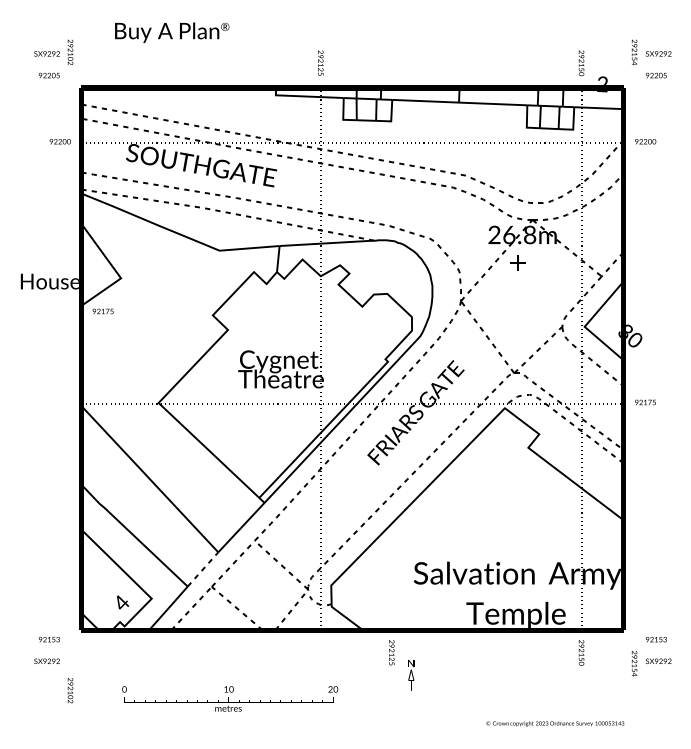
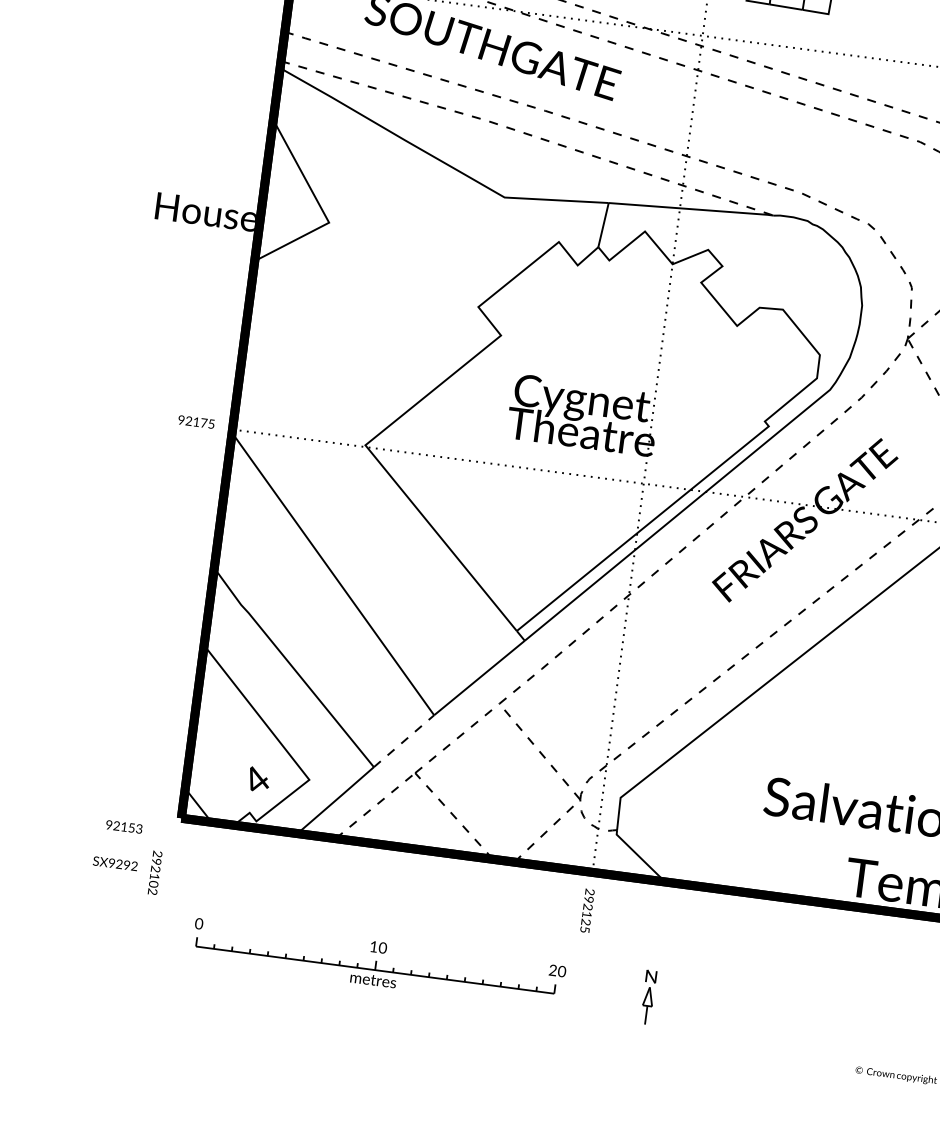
text: (102, 311) -> (195, 422), moved
text: (391, 652) -> (587, 910), moved
part: (411, 675) -> (648, 997), moved
text: (70, 690) -> (155, 872), moved
text: (230, 698) -> (379, 963), moved

